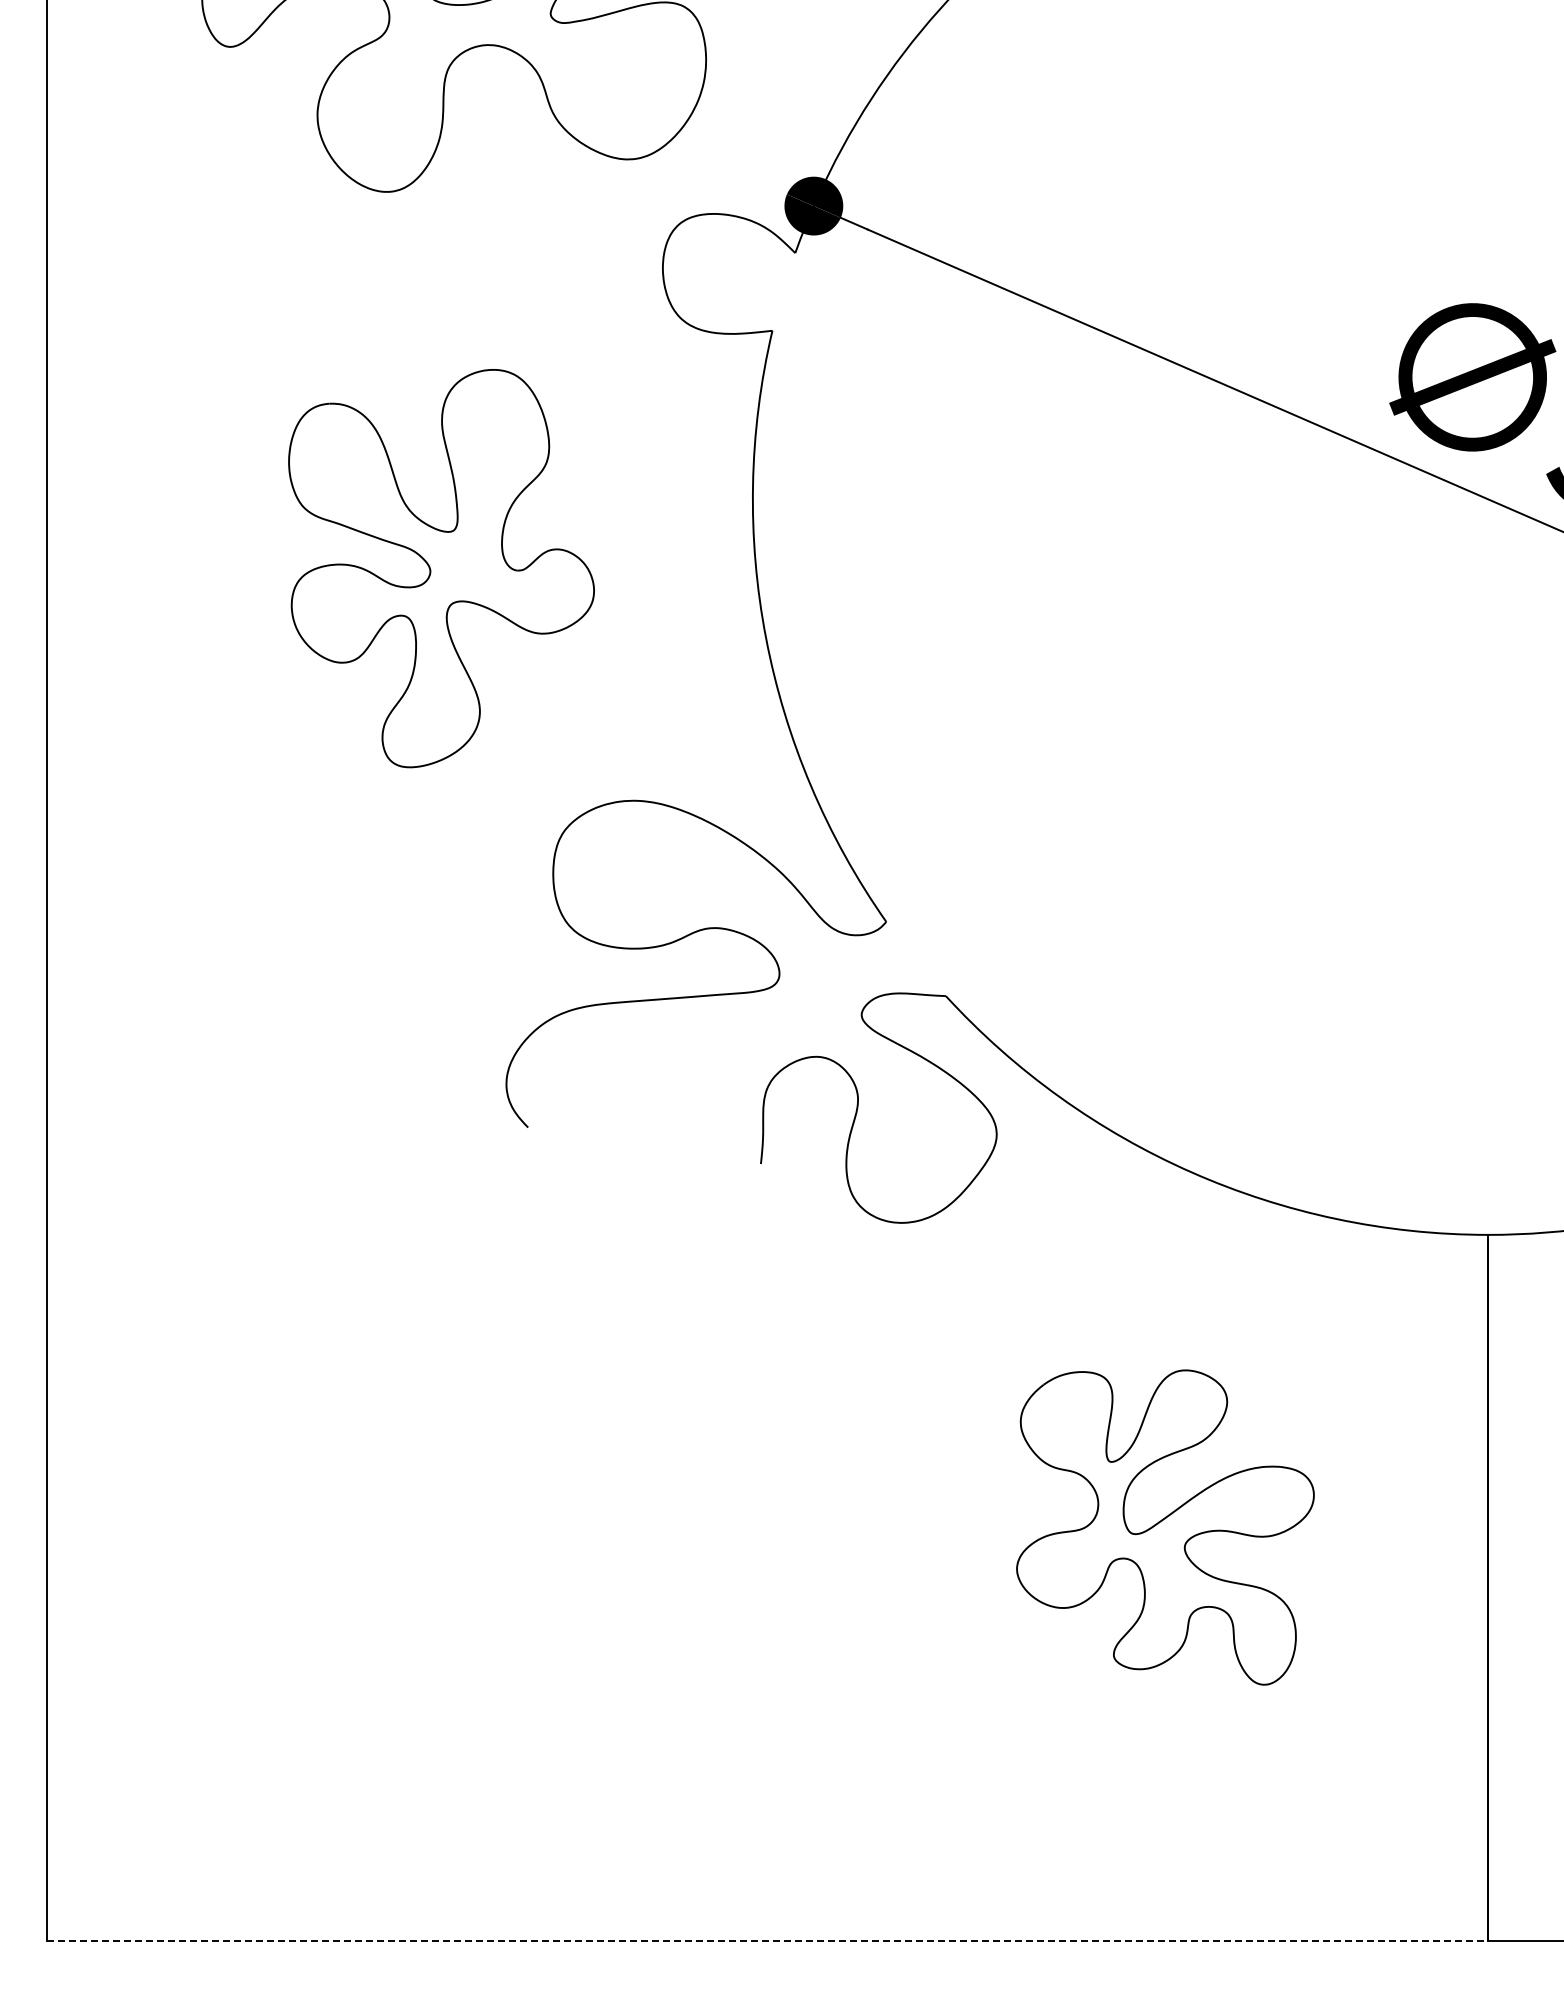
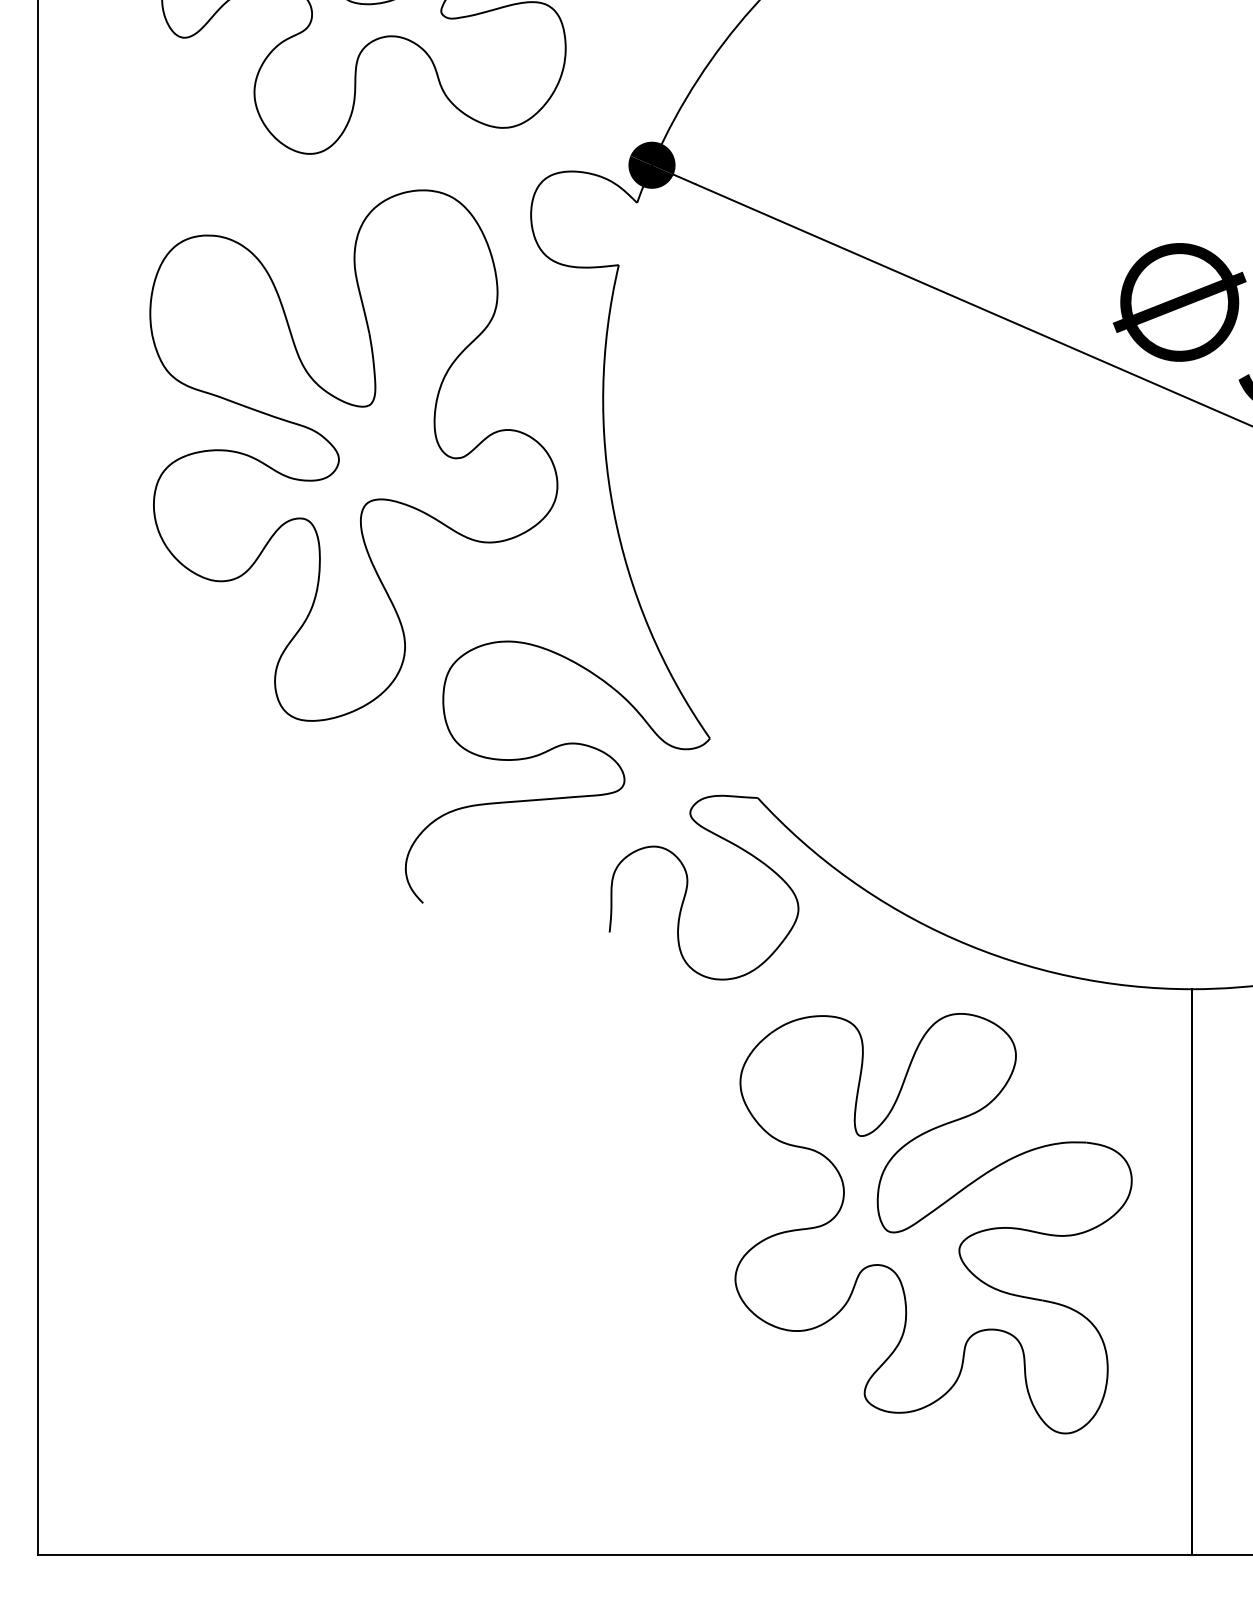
part: (441, 568) -> (353, 455), size x1.67
part: (1165, 1527) -> (933, 1223), size x1.67
line: (767, 1940) -> (614, 1554), dashed -> solid

